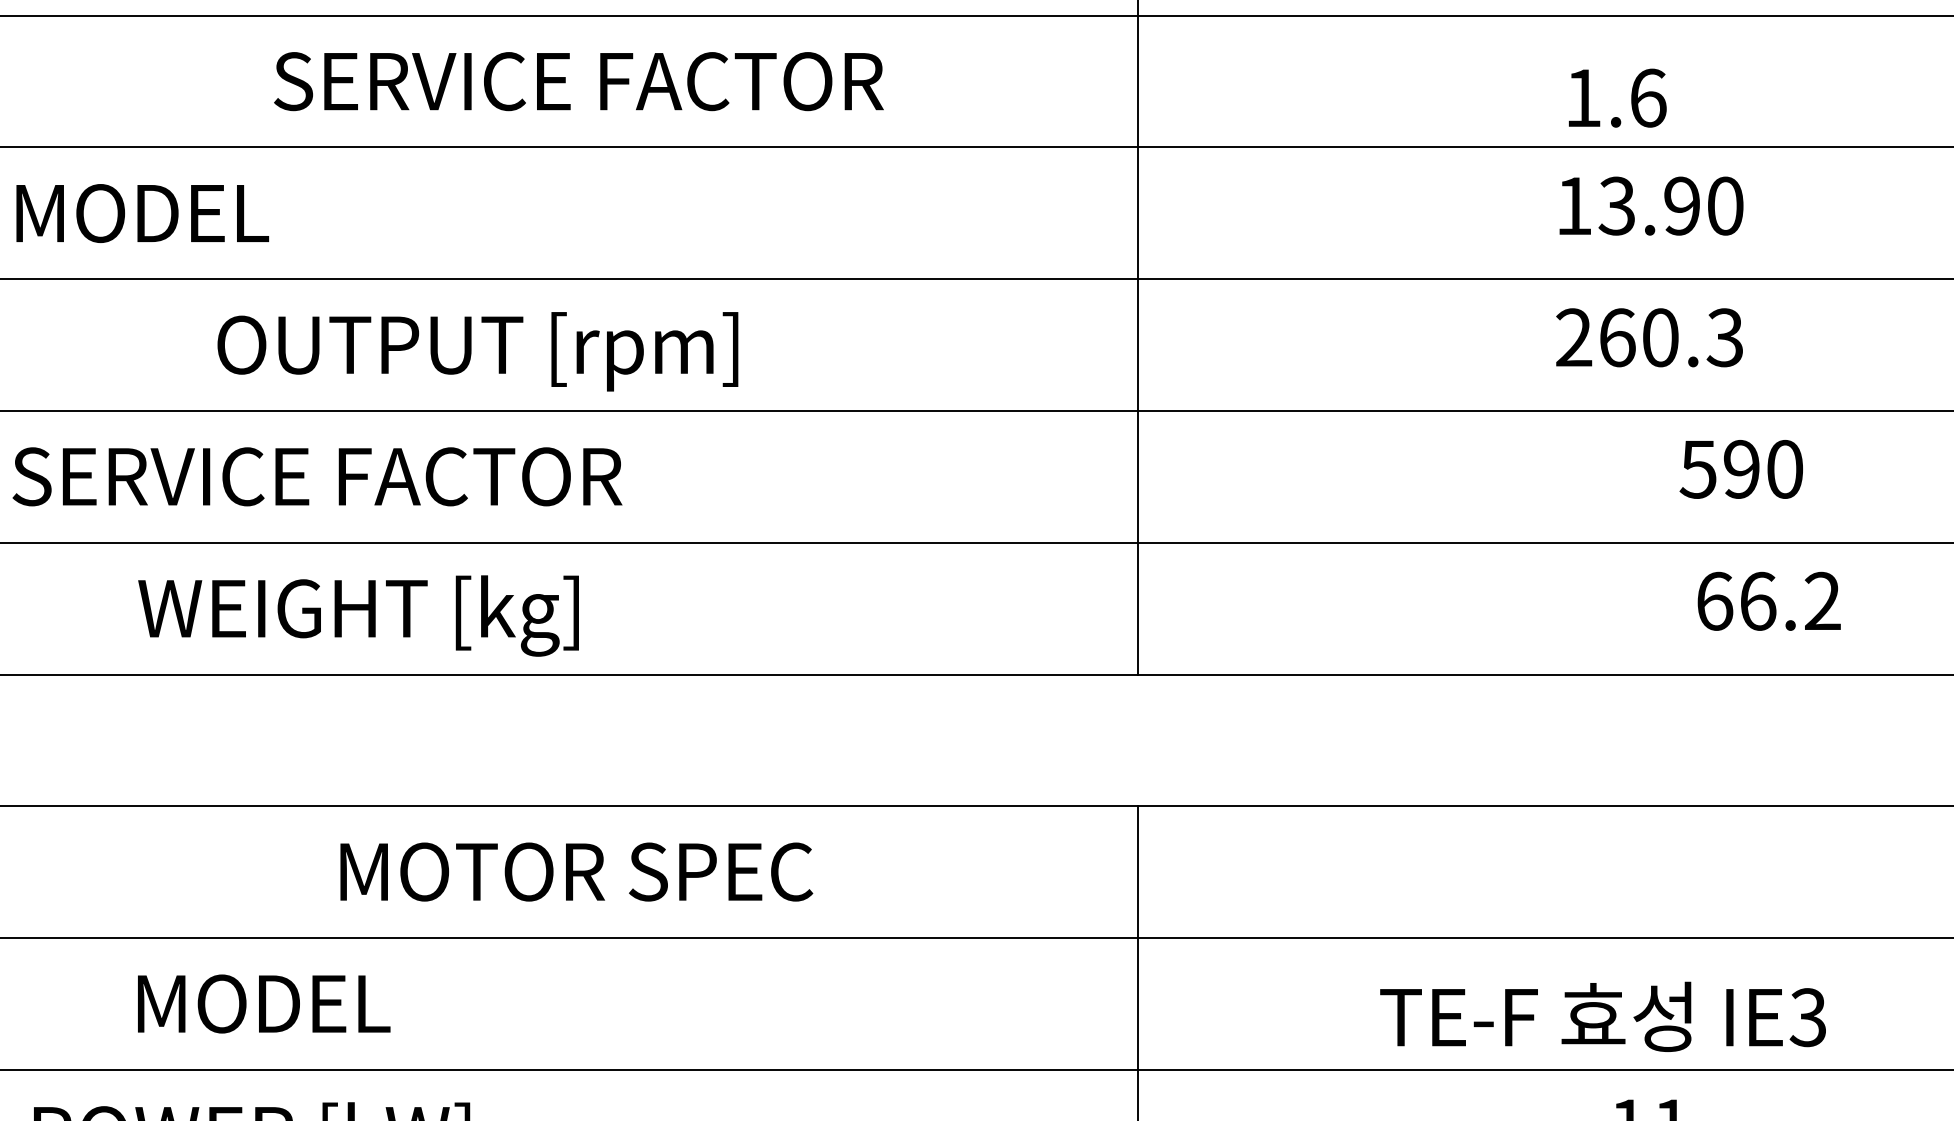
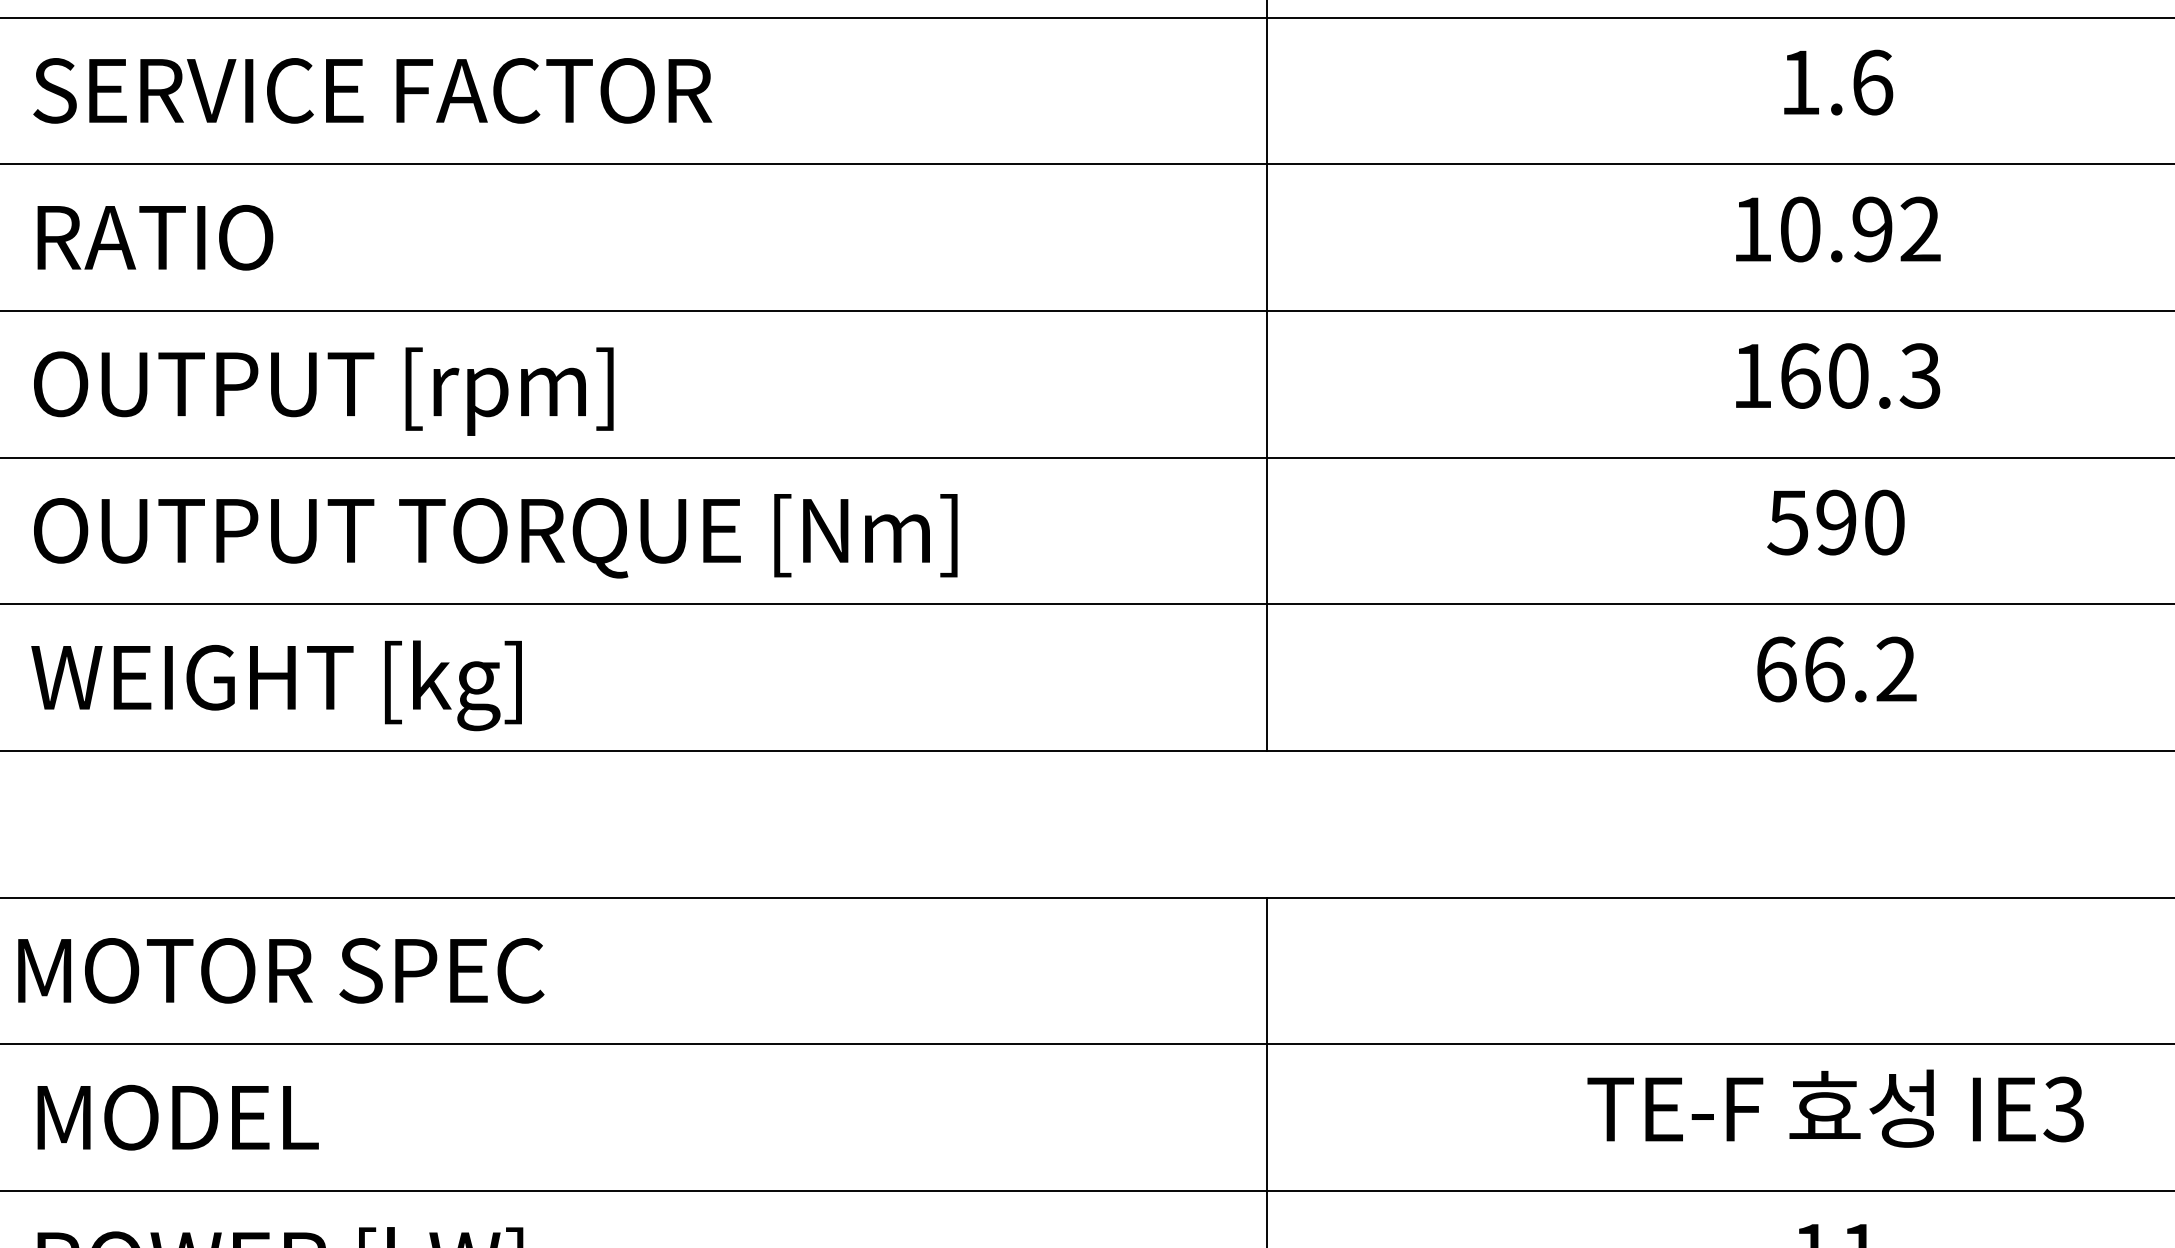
text: (578, 81) -> (372, 90), moved
text: (1617, 97) -> (1838, 81), moved
text: (1670, 205) -> (1859, 228), 13.90 -> 10.92
text: (142, 213) -> (158, 237), MODEL -> RATIO
text: (1574, 337) -> (1752, 375), 260.3 -> 160.3
text: (477, 351) -> (323, 391), moved
text: (1740, 469) -> (1835, 522), moved
text: (436, 481) -> (485, 536), SERVICE FACTOR -> OUTPUT TORQUE [Nm]
text: (1768, 600) -> (1836, 668), moved
text: (358, 615) -> (276, 685), moved
text: (576, 871) -> (280, 970), moved
text: (264, 1003) -> (178, 1117), moved
text: (1602, 1016) -> (1835, 1108), moved

